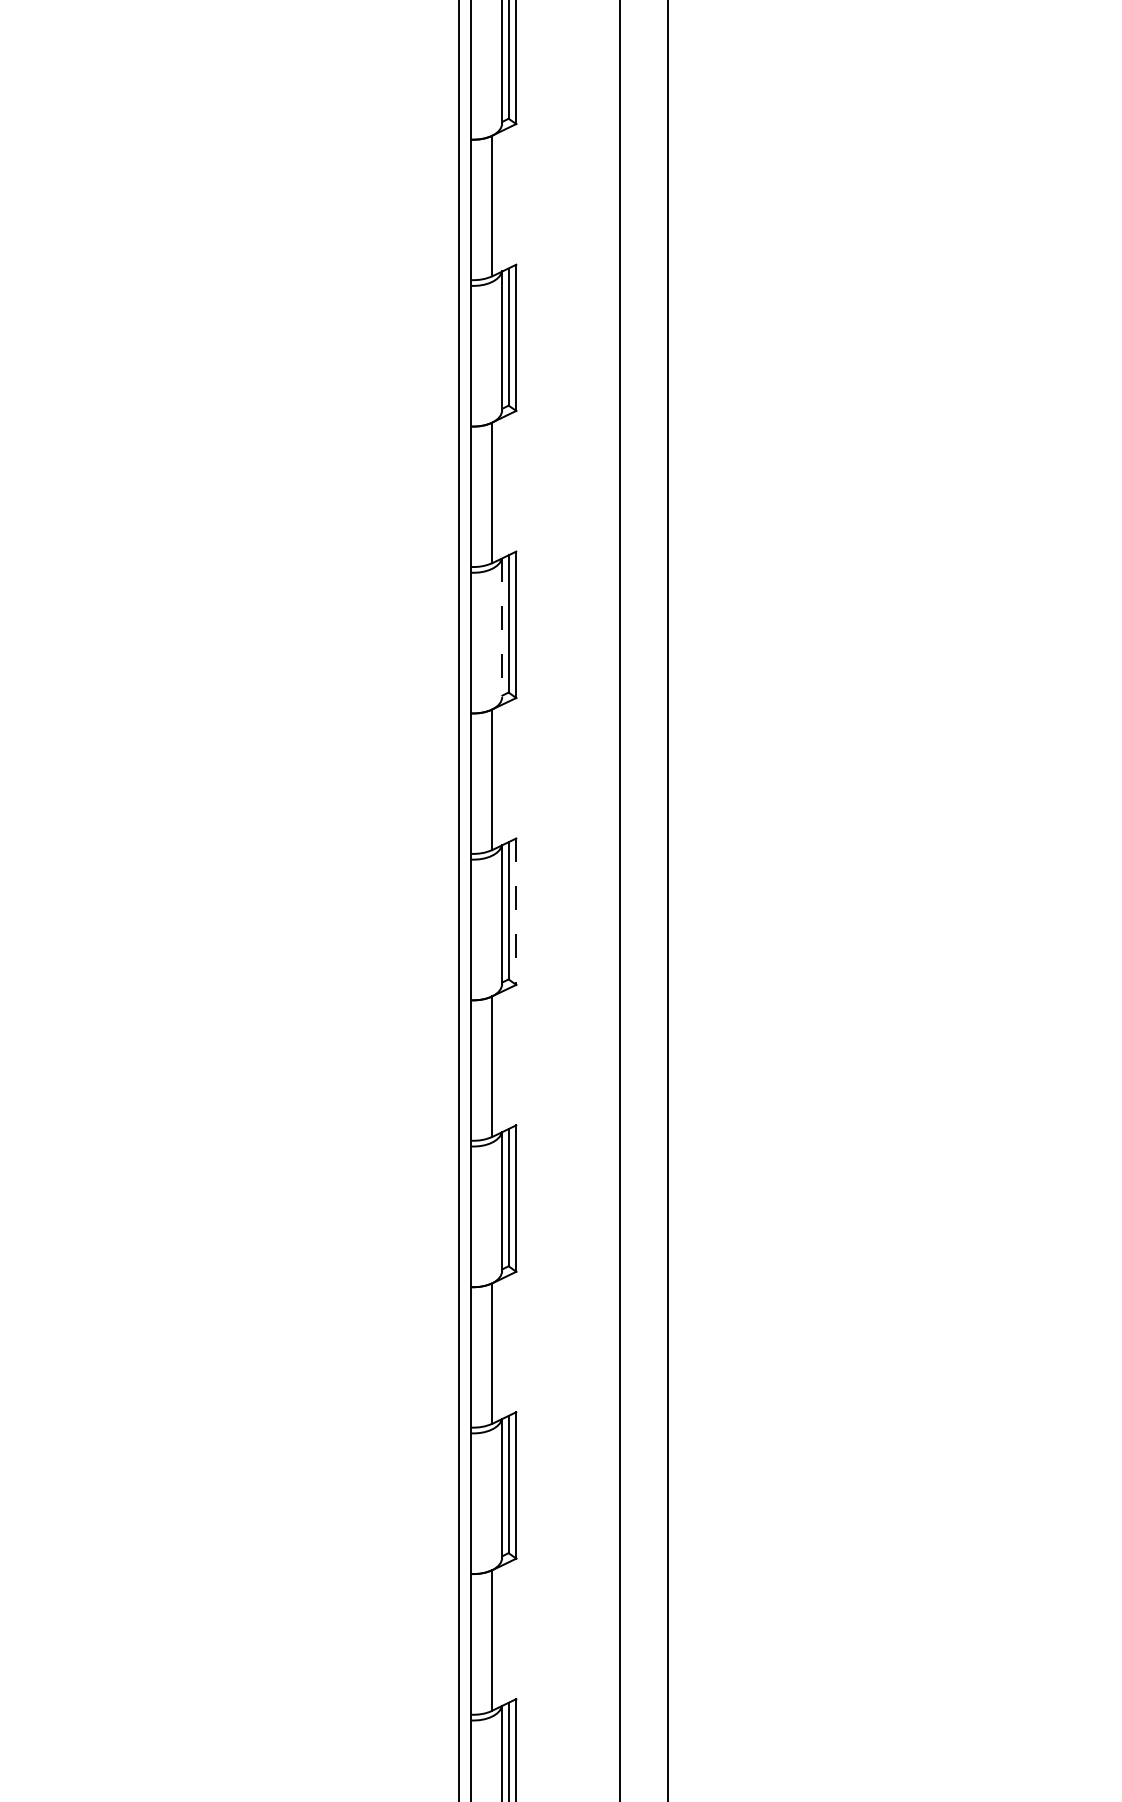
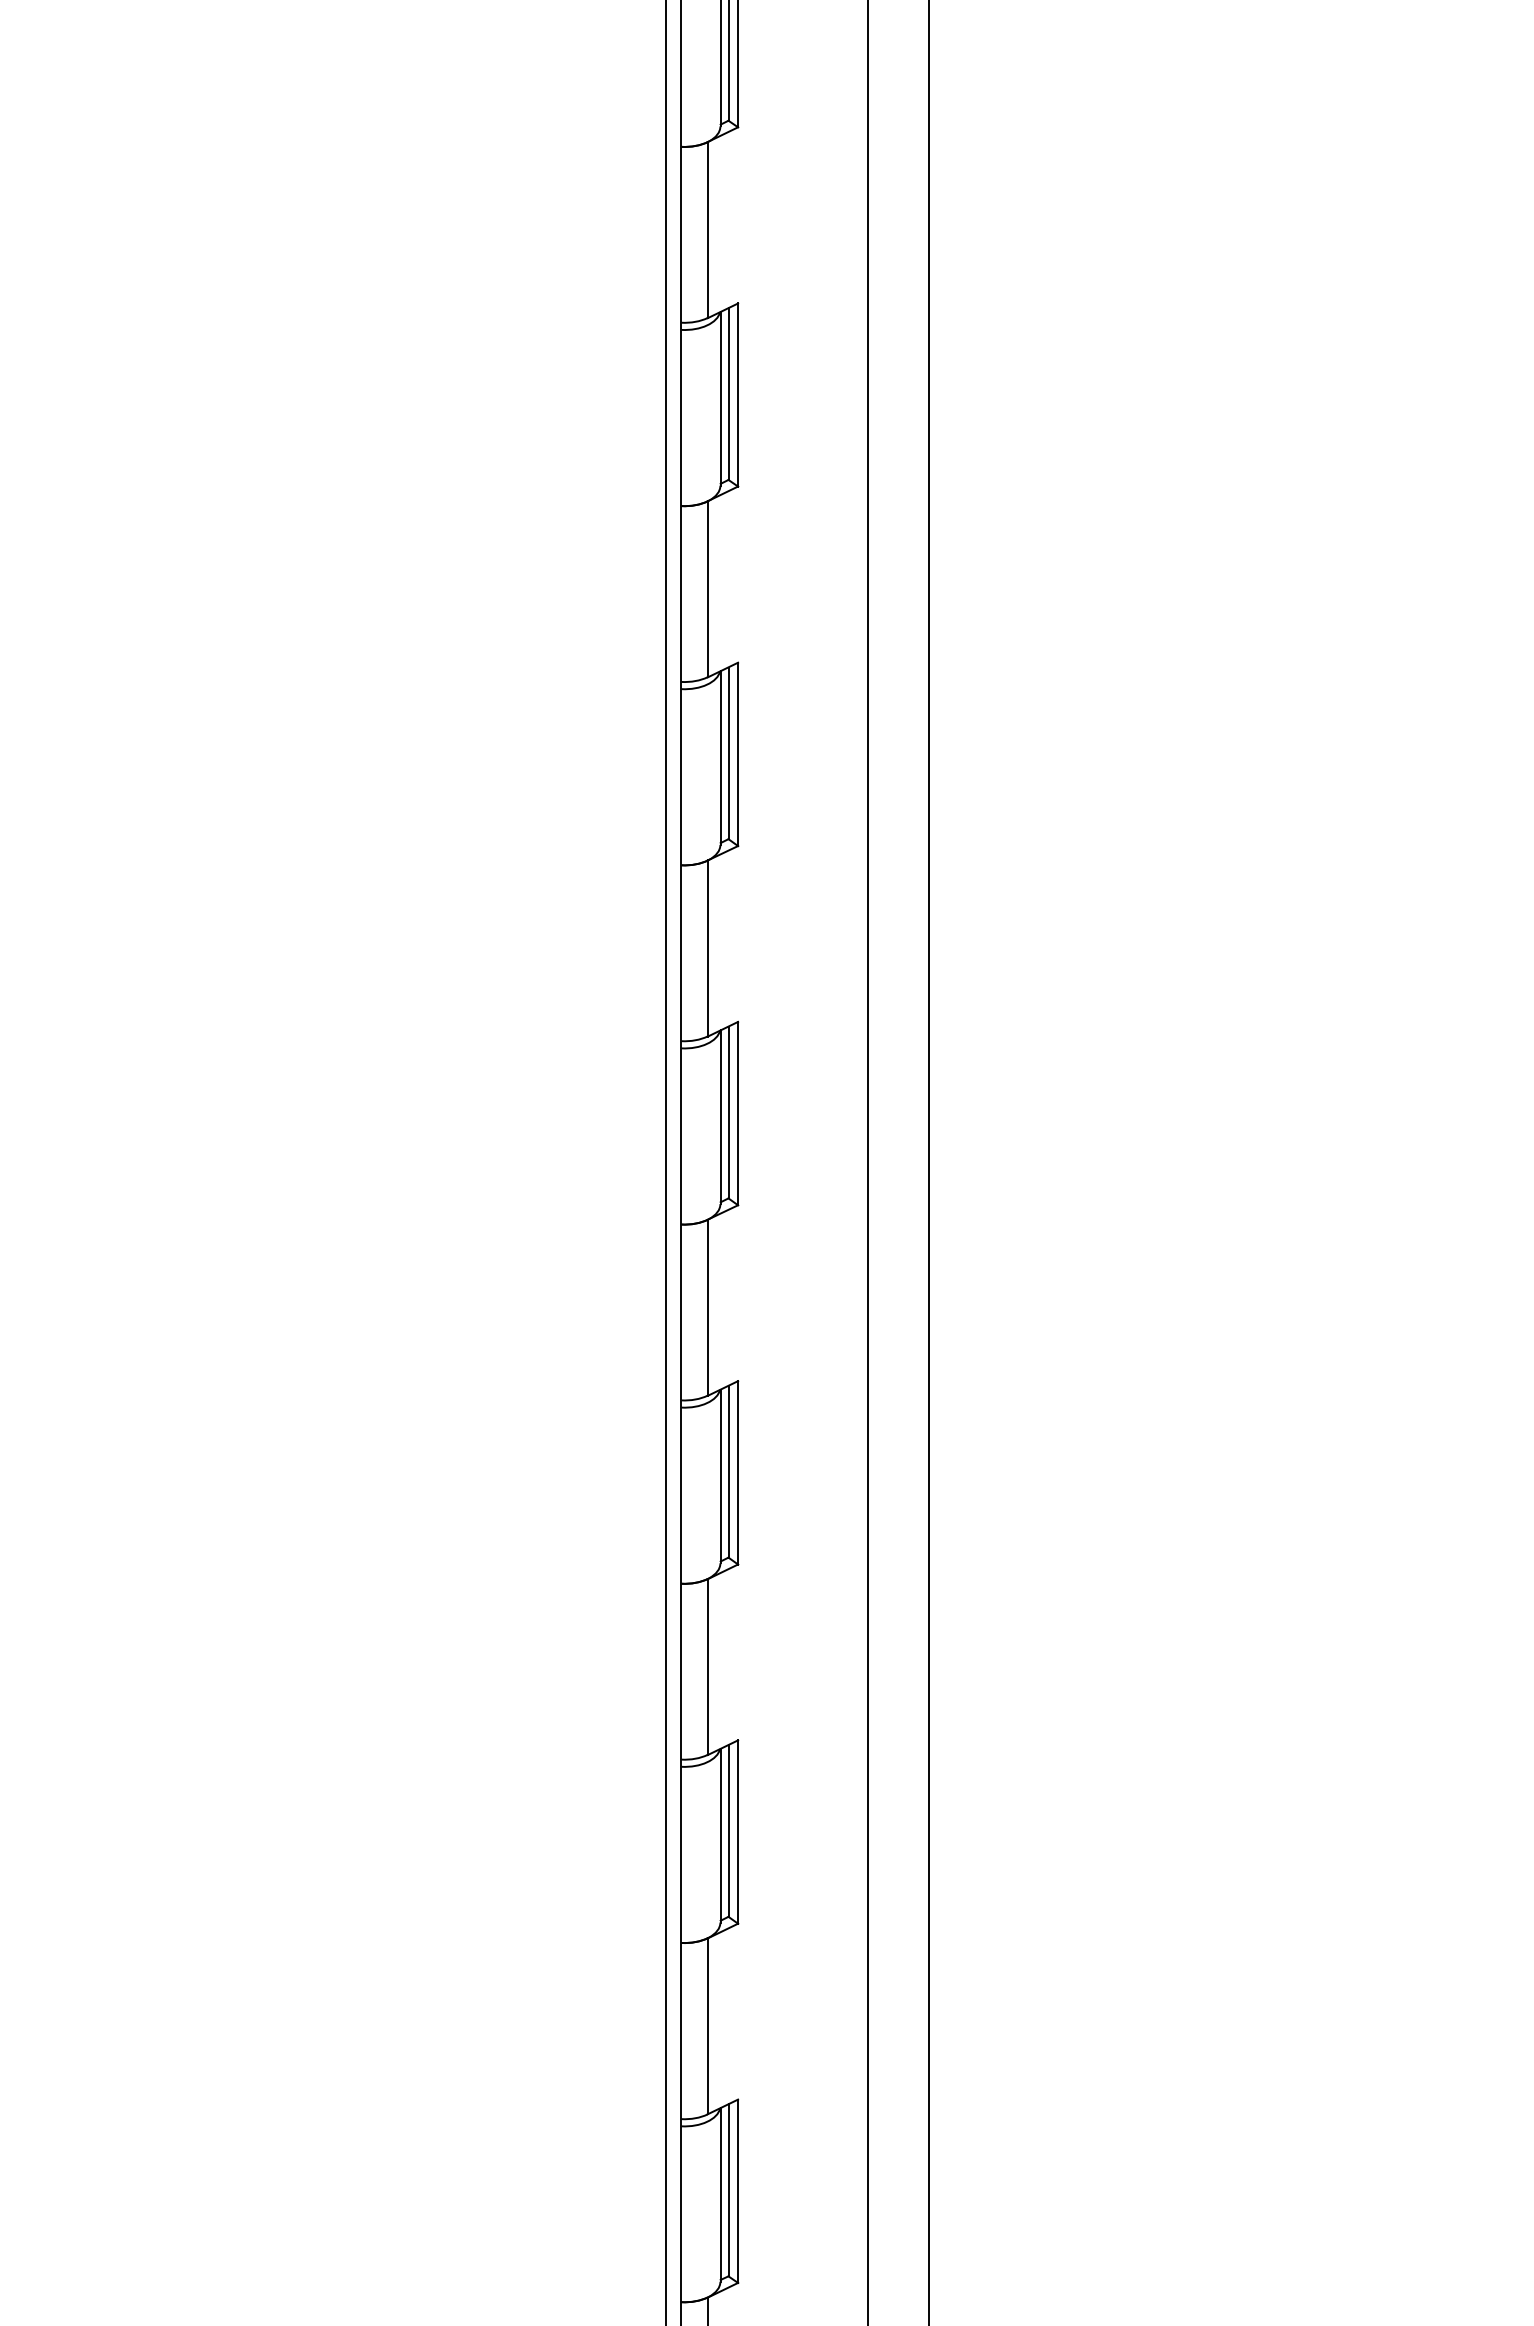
line: (502, 627) -> (720, 757), dashed -> solid
line: (516, 911) -> (738, 1113), dashed -> solid

